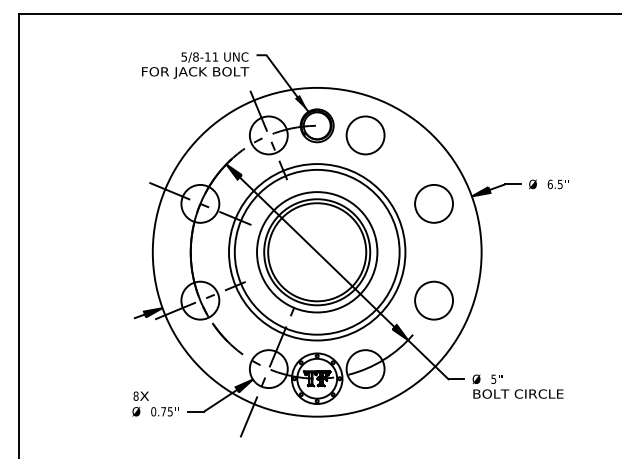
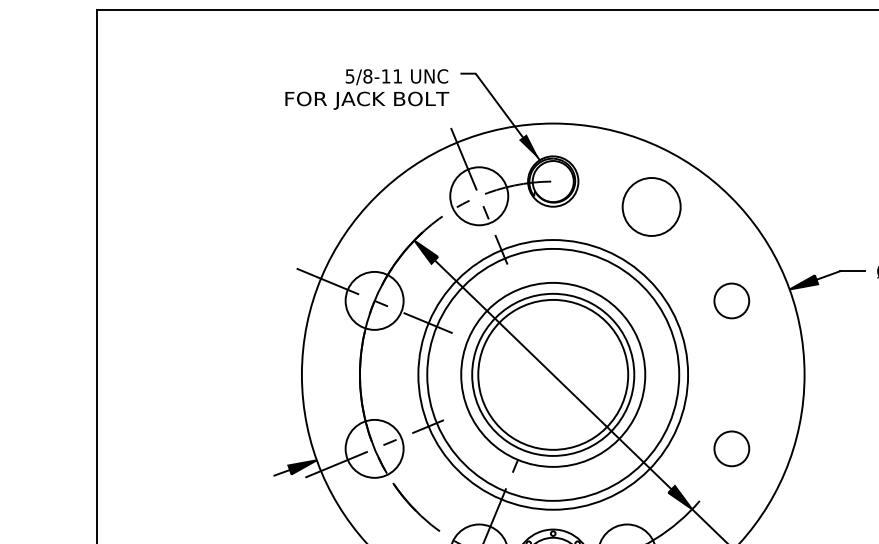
circle: (365, 135) -> (651, 207), moved
circle: (433, 203) -> (731, 300), size x0.6
circle: (434, 300) -> (732, 448), size x0.6

